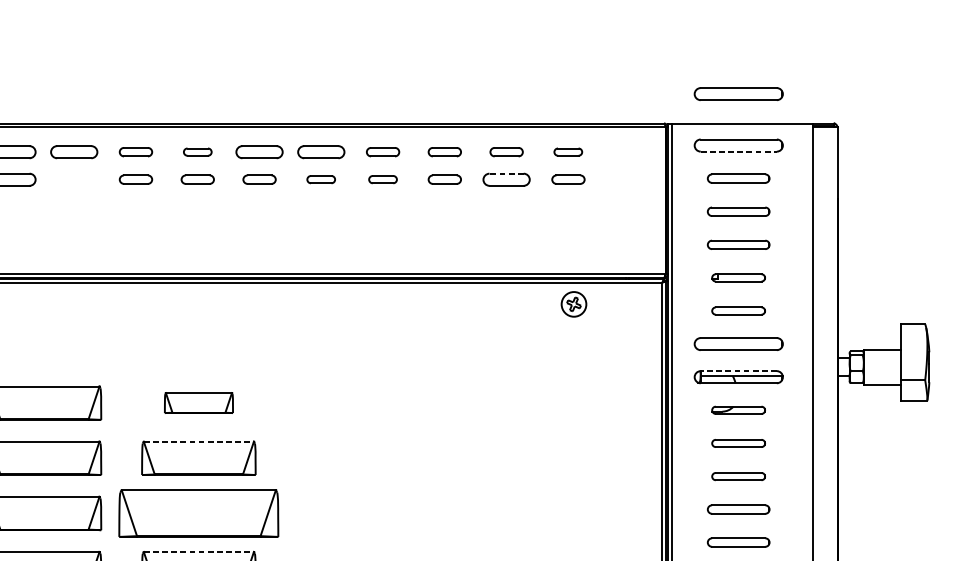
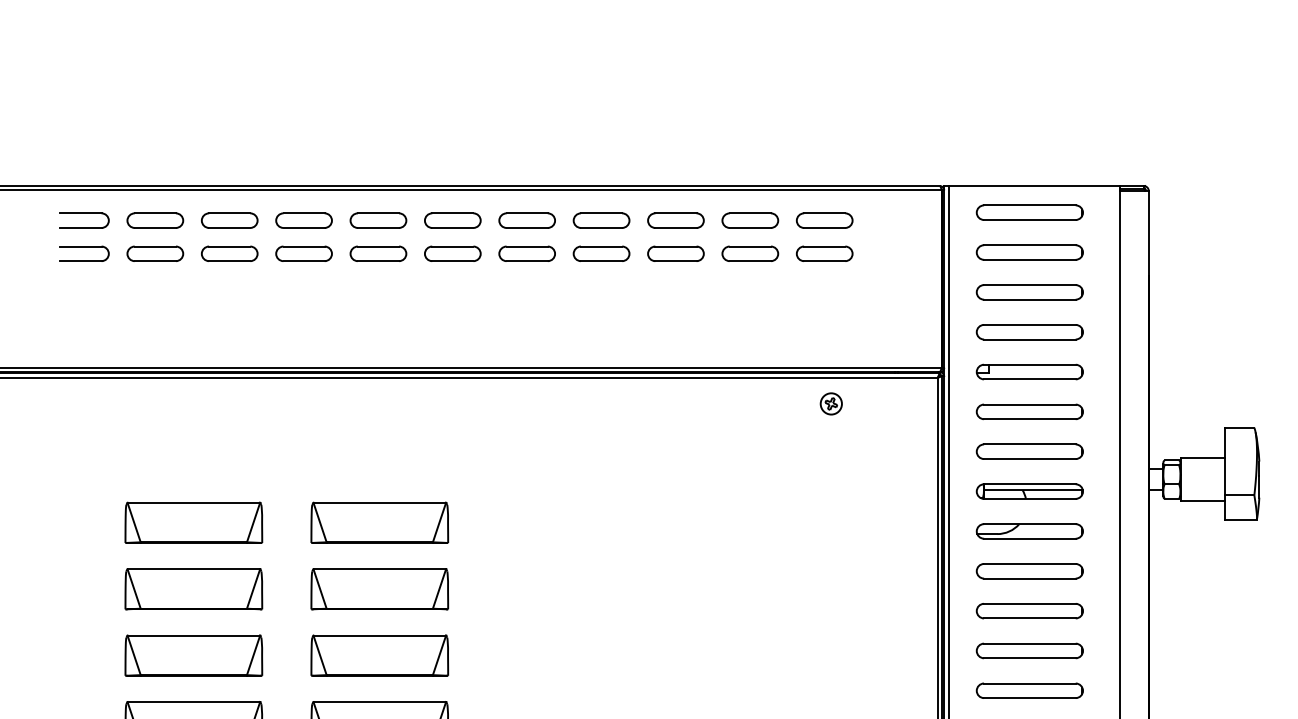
part: (738, 93) -> (1029, 150), removed
part: (135, 152) -> (303, 220), size x1.43
part: (197, 152) -> (378, 220), size x1.67
part: (383, 152) -> (601, 220), size x1.43
part: (444, 152) -> (675, 220), size x1.43
part: (506, 152) -> (750, 220), size x1.43
part: (568, 152) -> (824, 220), size x1.67
line: (738, 152) -> (1029, 220), dashed -> solid
line: (506, 173) -> (750, 246), dashed -> solid
part: (738, 178) -> (1029, 252), size x1.43
part: (74, 179) -> (229, 253), added
part: (135, 179) -> (303, 253), size x1.43
part: (197, 179) -> (378, 253), size x1.43
part: (259, 179) -> (452, 253), size x1.43
part: (320, 179) -> (526, 253), size x1.67
part: (383, 179) -> (601, 253), size x1.67
part: (444, 179) -> (675, 253), size x1.43
part: (568, 179) -> (824, 253), size x1.43
part: (738, 211) -> (1029, 292), size x1.43
part: (738, 245) -> (1029, 332), size x1.43
part: (738, 277) -> (1029, 371), size x1.67
part: (573, 304) -> (830, 403), size x0.71
part: (738, 310) -> (1029, 411), size x1.67
line: (738, 371) -> (1029, 484), dashed -> solid
part: (198, 402) -> (379, 522), size x1.67
part: (738, 410) -> (1029, 531), size x1.67
line: (199, 441) -> (380, 569), dashed -> solid
part: (738, 443) -> (1029, 571), size x1.67
part: (738, 476) -> (1029, 611), size x1.67
part: (738, 509) -> (1029, 650), size x1.43
part: (198, 513) -> (379, 655), size x0.71
part: (738, 542) -> (1029, 690), size x1.43
line: (199, 552) -> (380, 702), dashed -> solid

